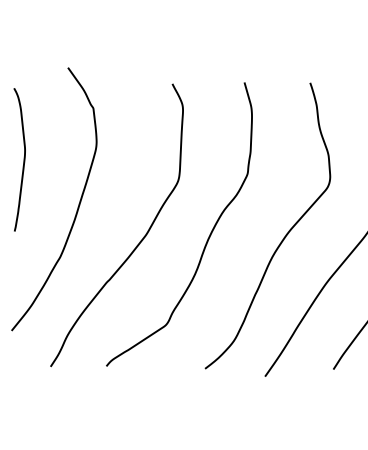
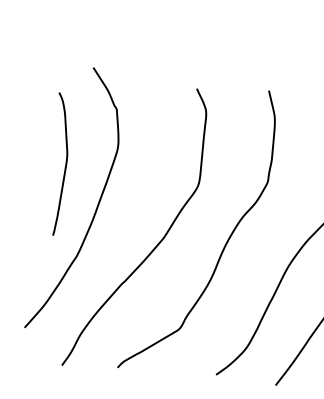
curve: (23, 159) -> (65, 164), moved

